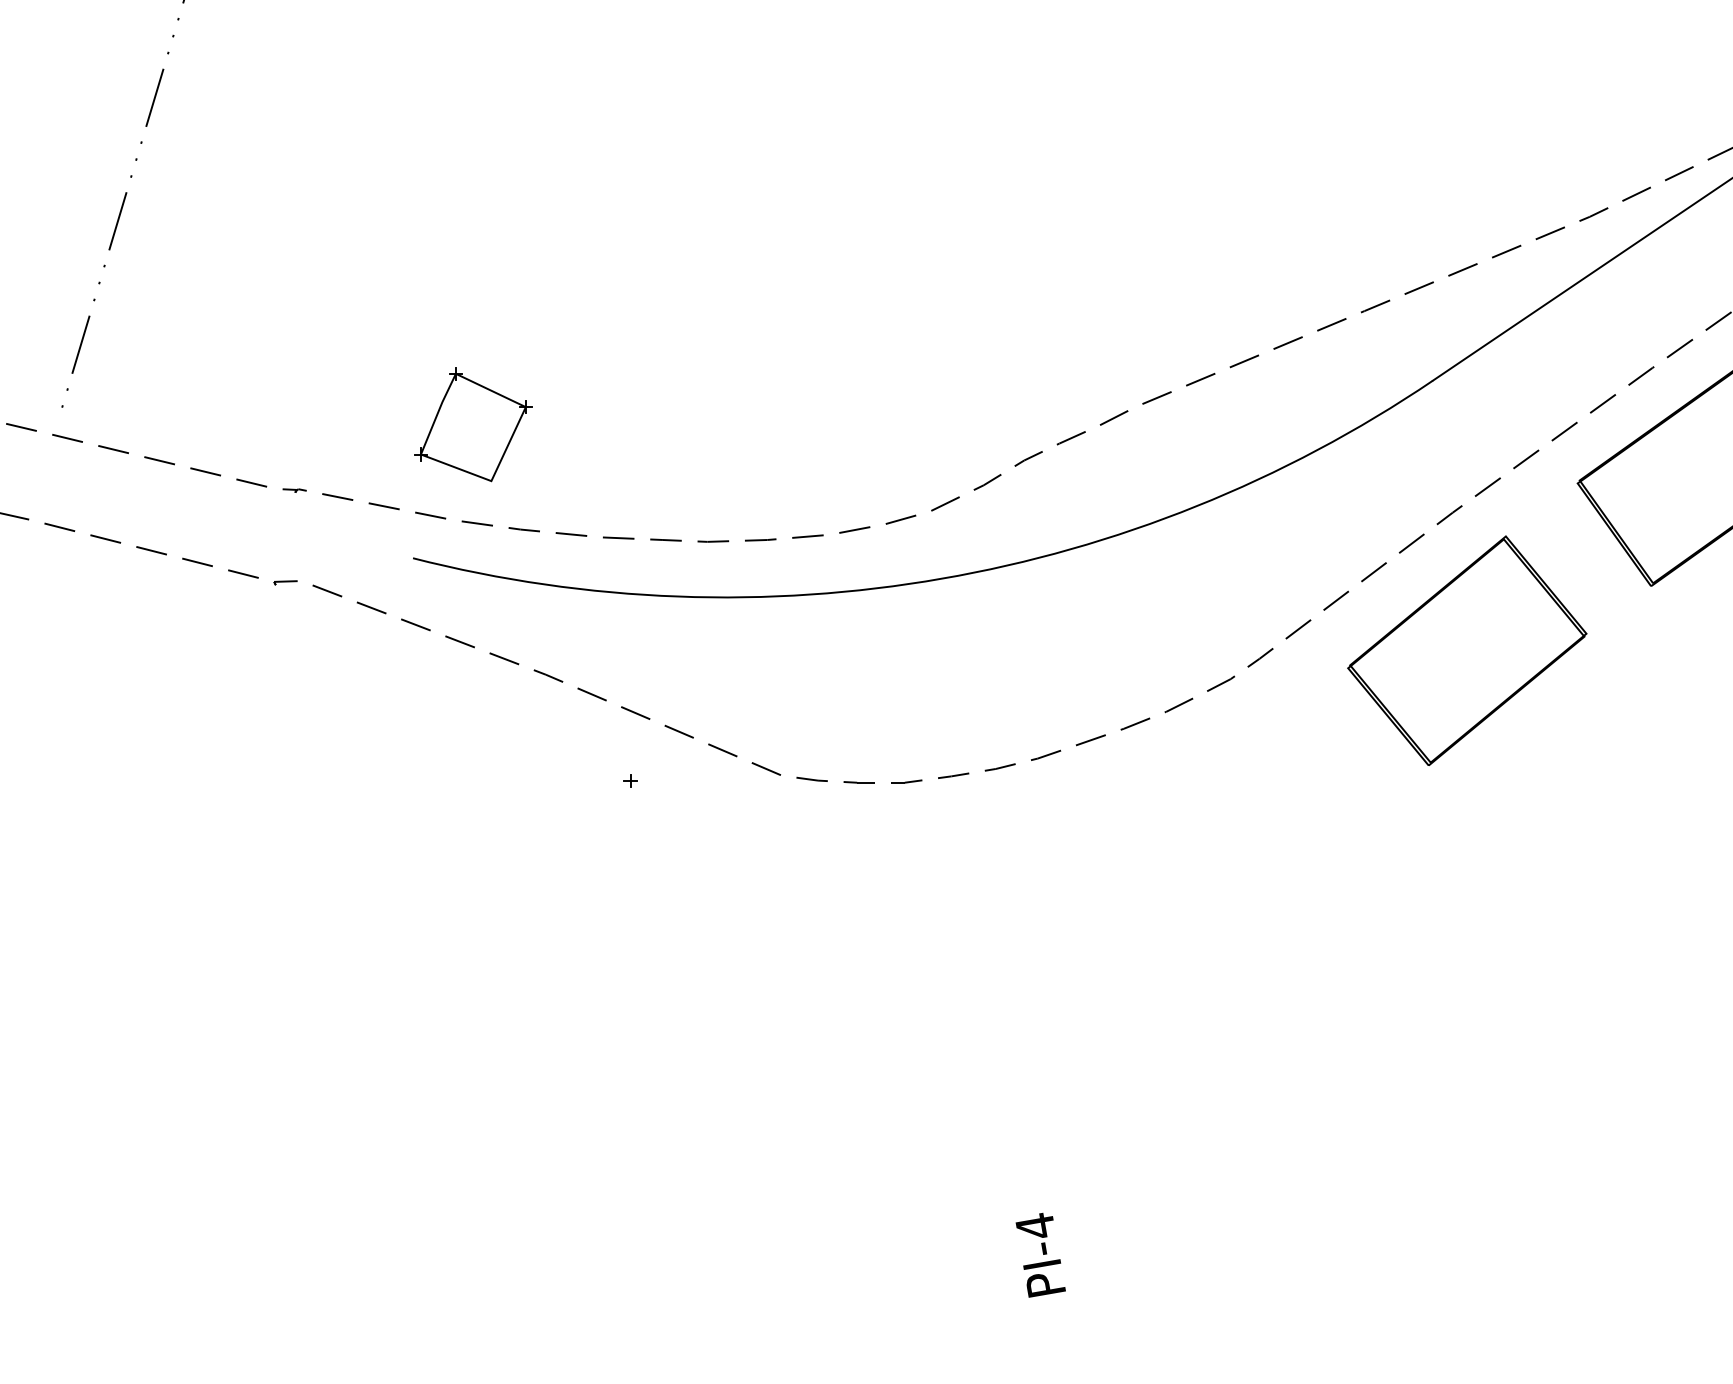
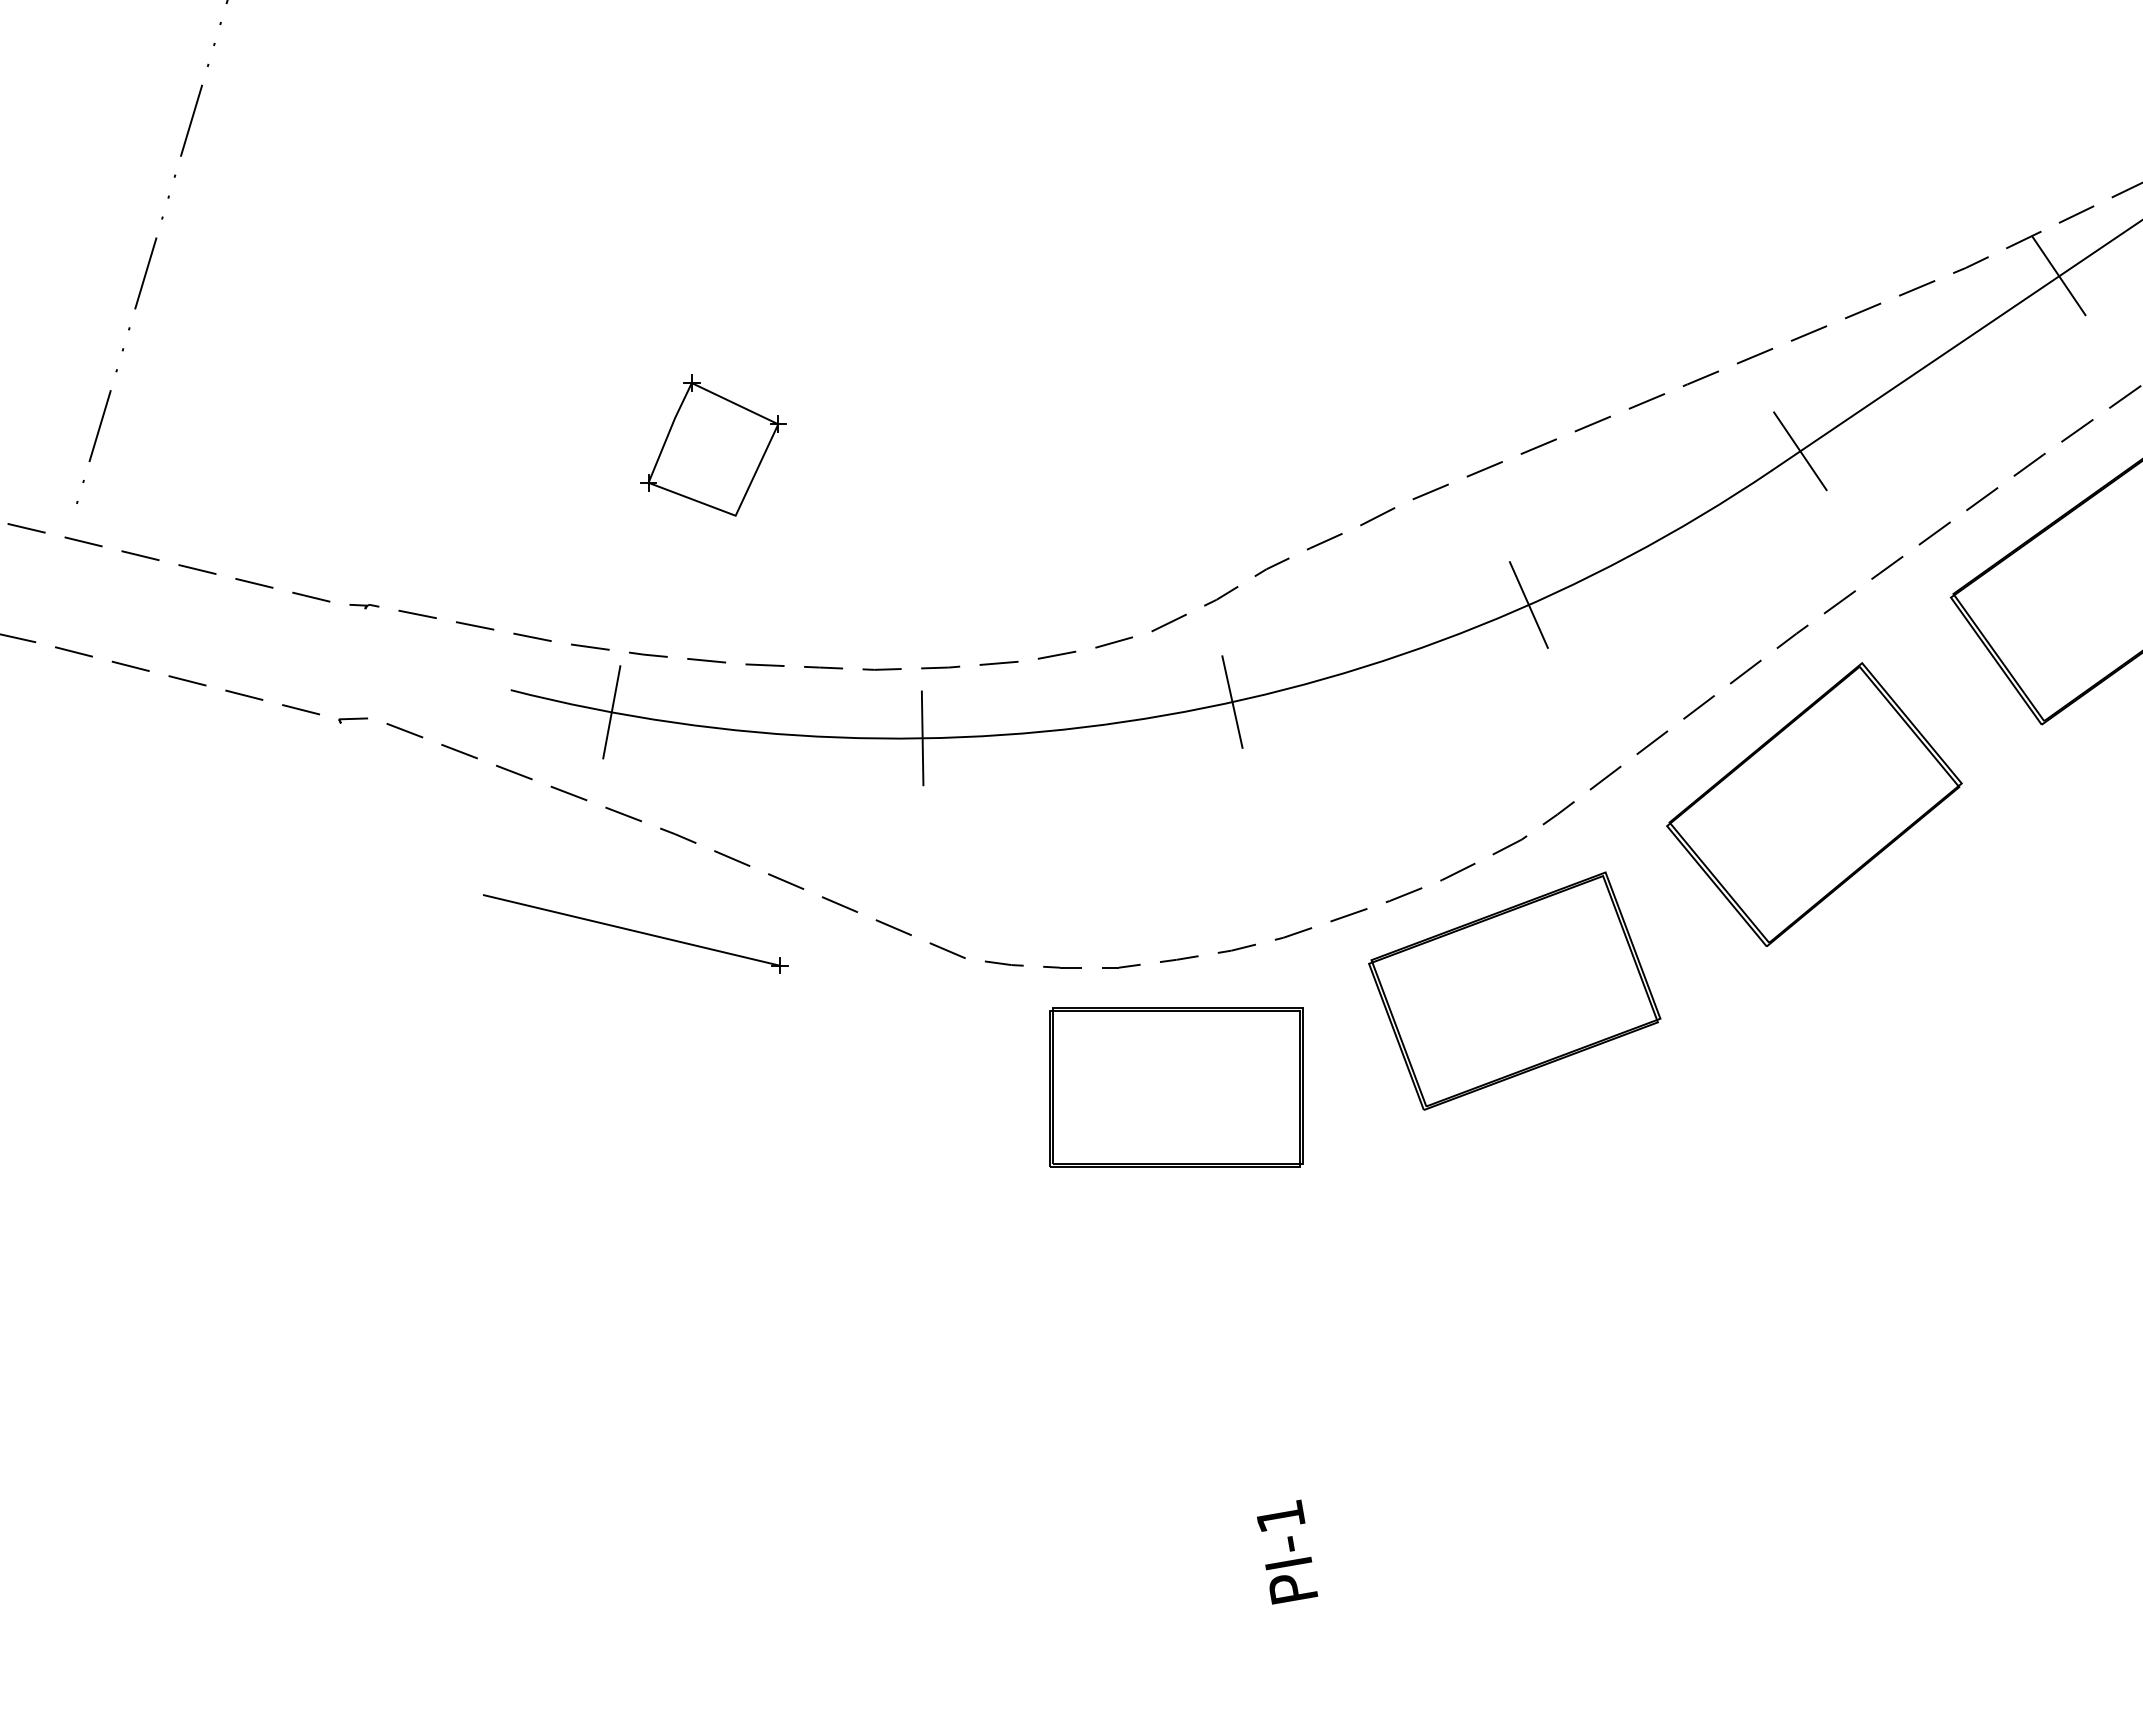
line: (1664, 223) -> (2058, 276), added
line: (1456, 365) -> (1800, 451), added
part: (473, 424) -> (713, 445), moved
line: (1236, 489) -> (1528, 604), added
line: (996, 567) -> (1232, 701), added
line: (494, 576) -> (611, 712), added
line: (746, 597) -> (922, 738), added
line: (510, 752) -> (631, 930), added
part: (1224, 801) -> (1514, 990), added
part: (951, 879) -> (1176, 1087), added
text: (1035, 1225) -> (1280, 1515), PI-4 -> PI-1

